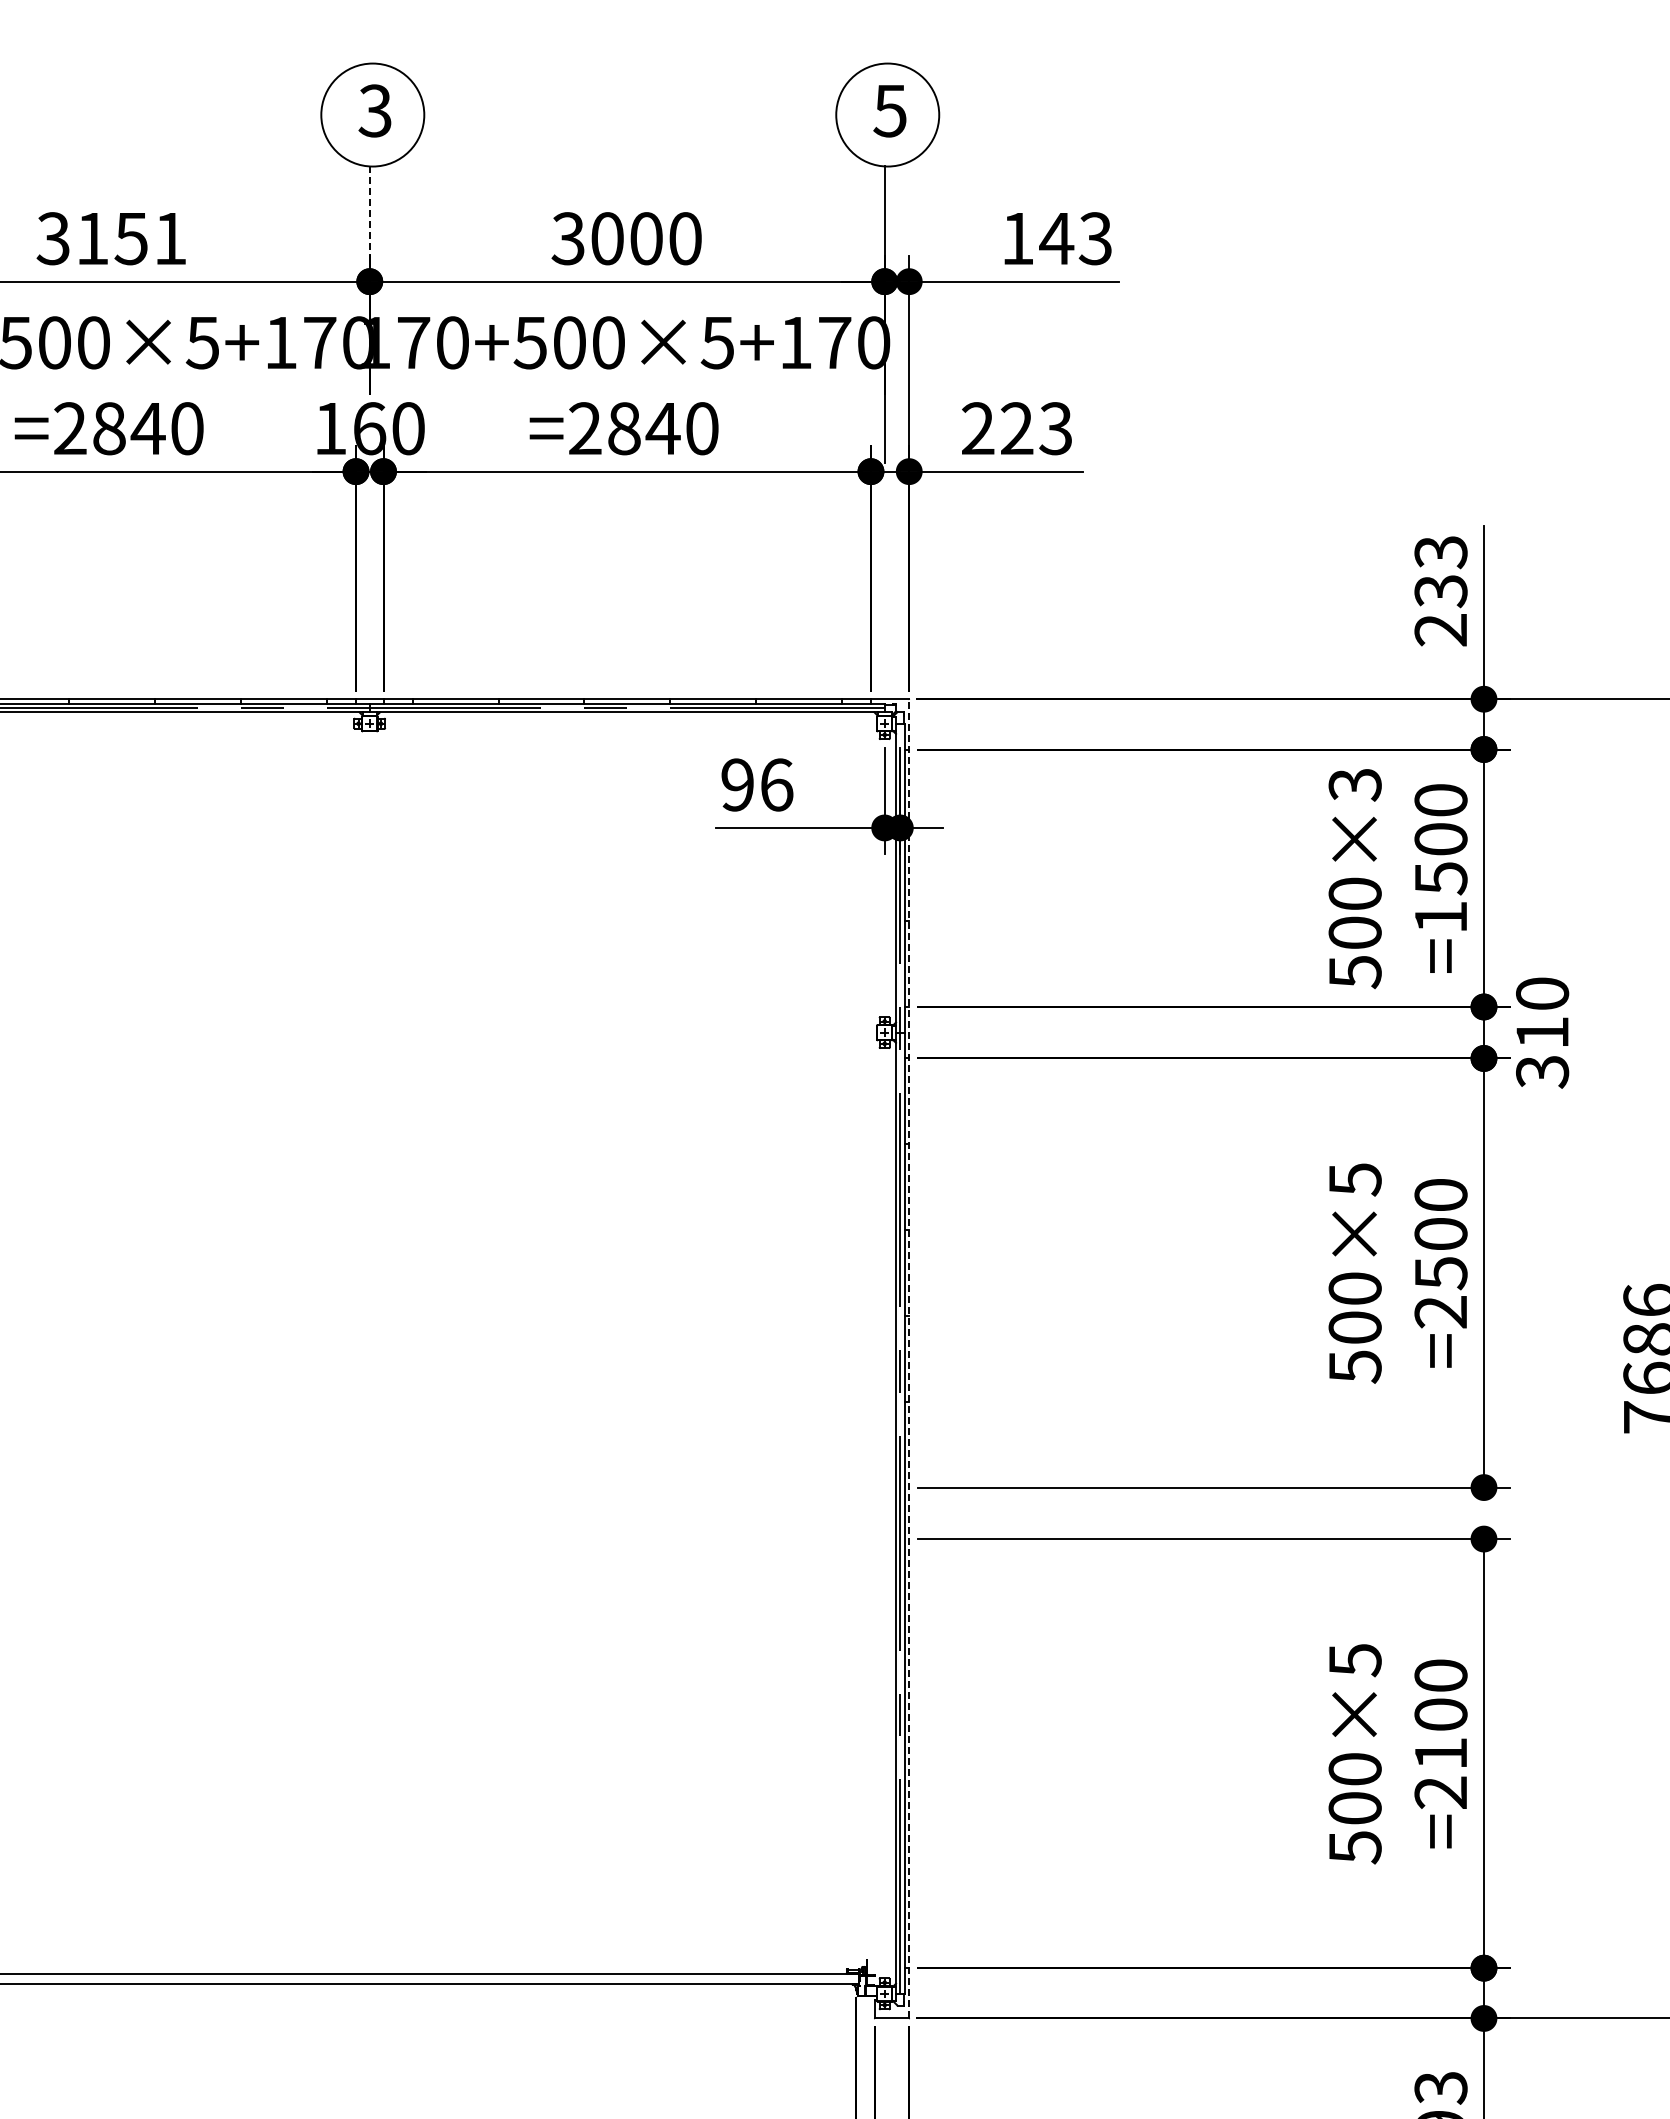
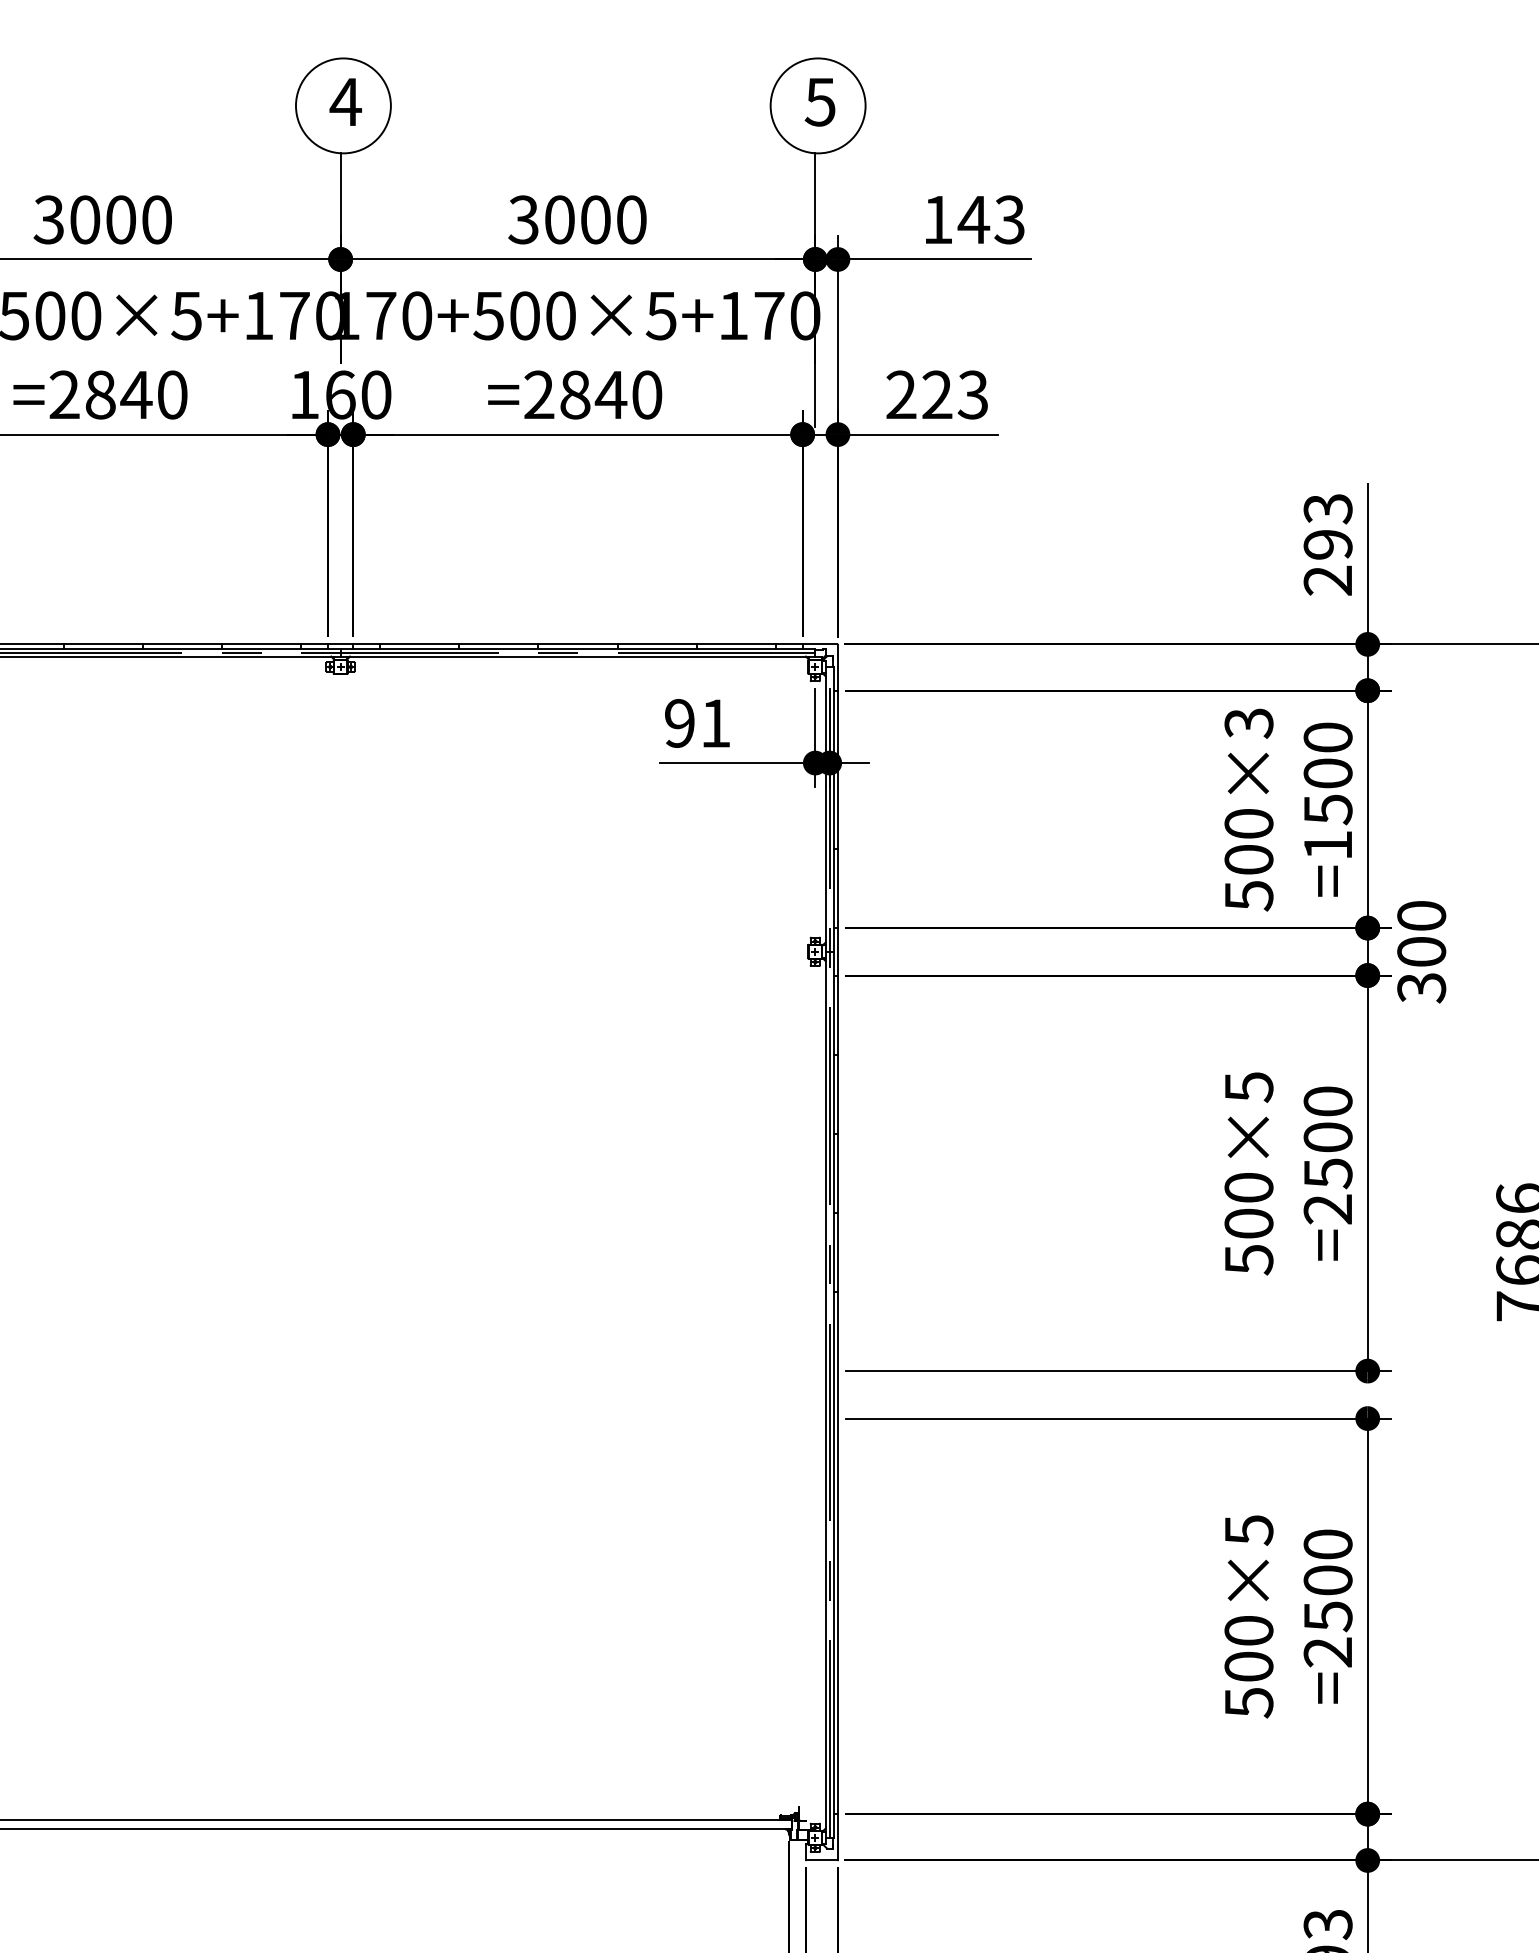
text: (374, 110) -> (345, 101), 3 -> 4
line: (369, 213) -> (340, 196), dashed -> solid
text: (131, 238) -> (121, 219), 3151 -> 3000
text: (1440, 591) -> (1327, 545), 233 -> 293
text: (777, 784) -> (716, 723), 96 -> 91
text: (1542, 1032) -> (1421, 951), 310 -> 300
line: (909, 1358) -> (838, 1252), dashed -> solid
text: (1441, 1753) -> (1328, 1616), =2100 -> =2500

